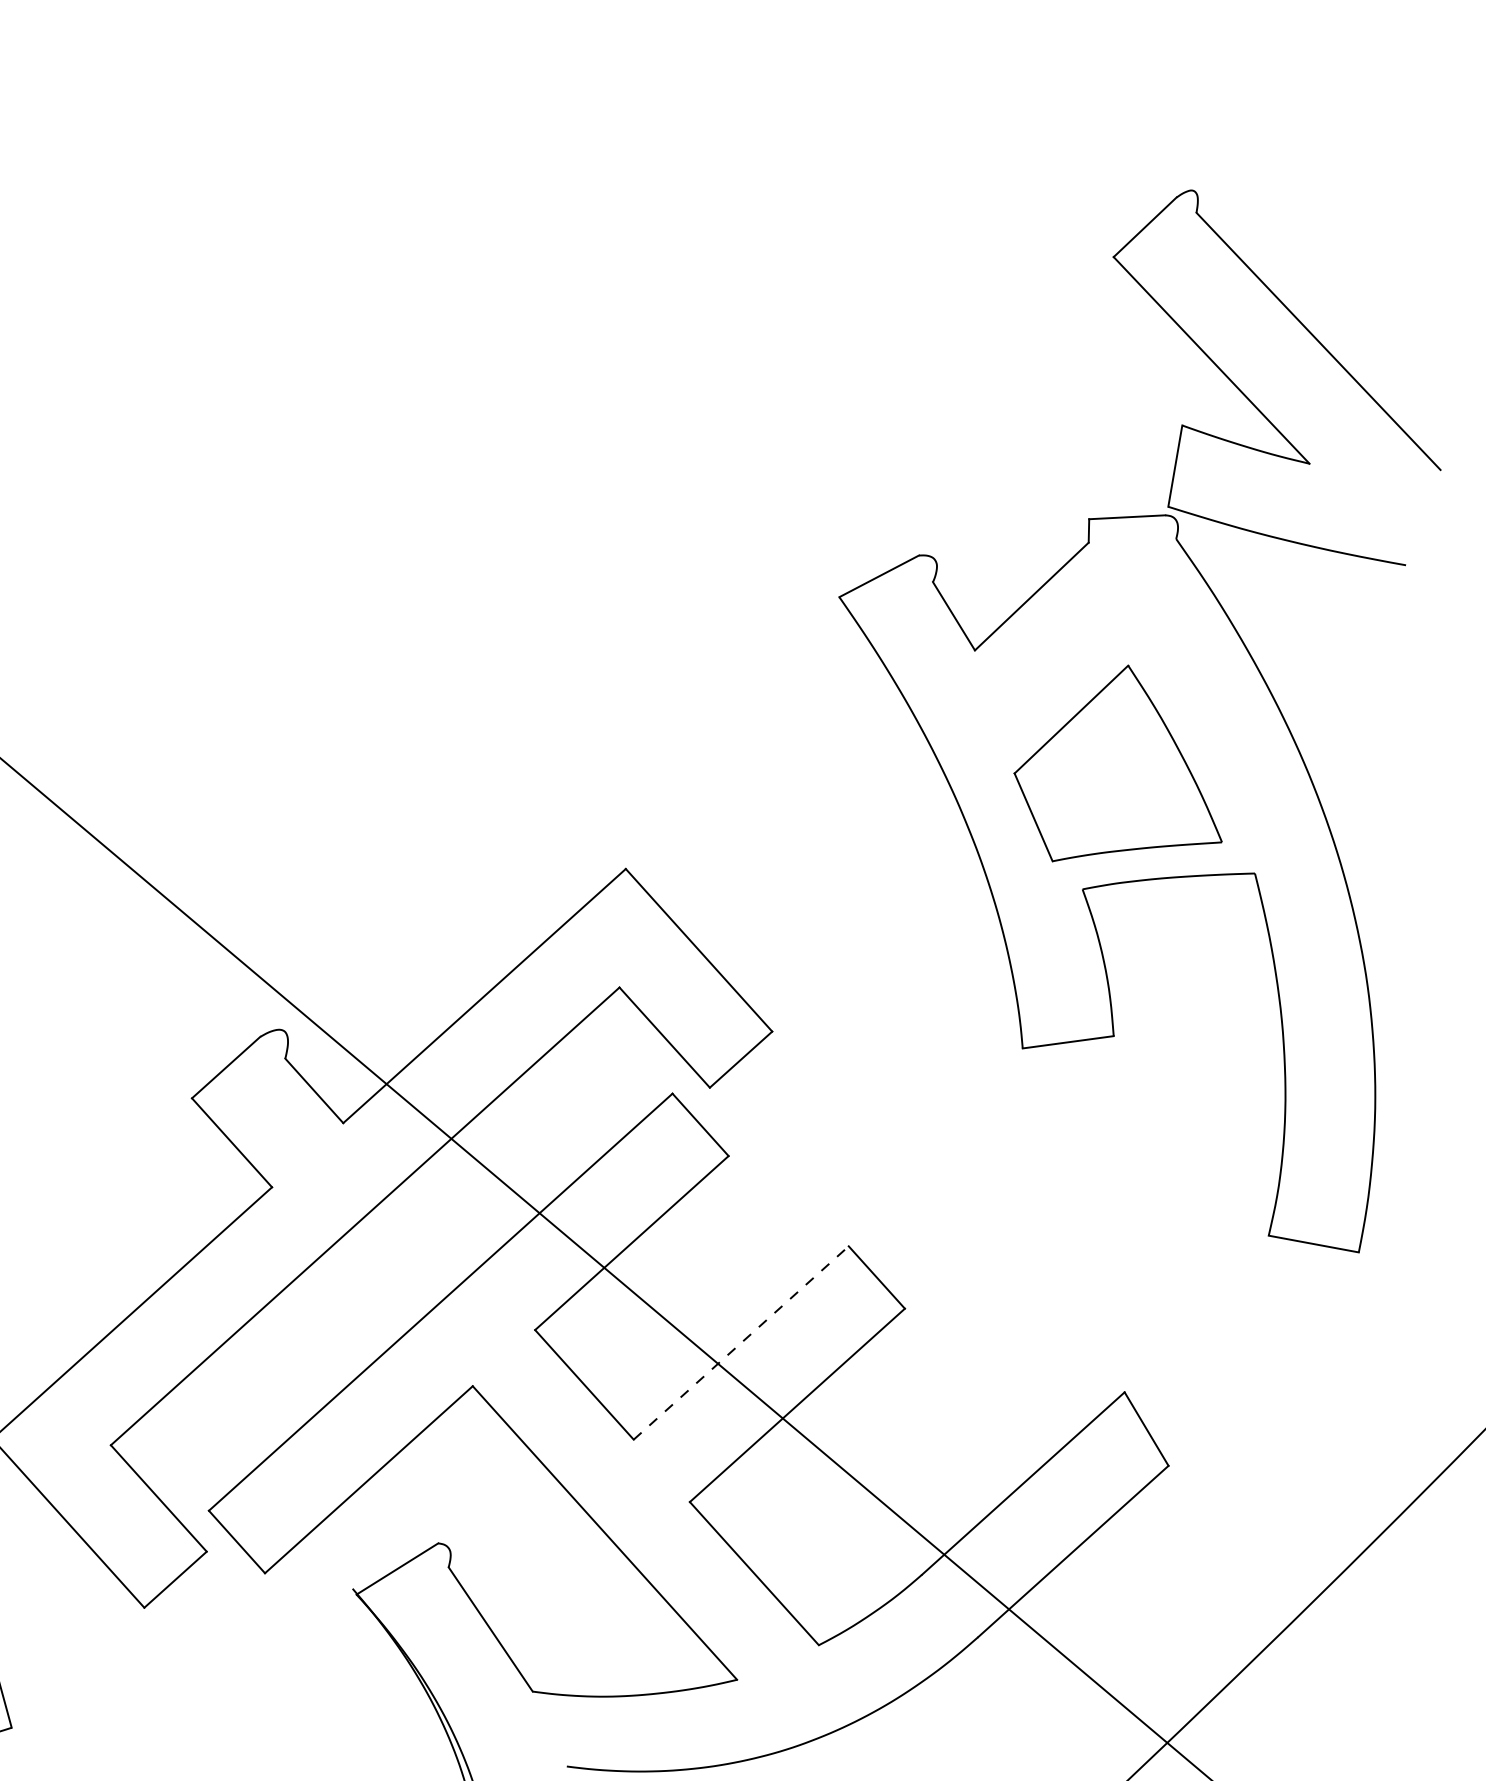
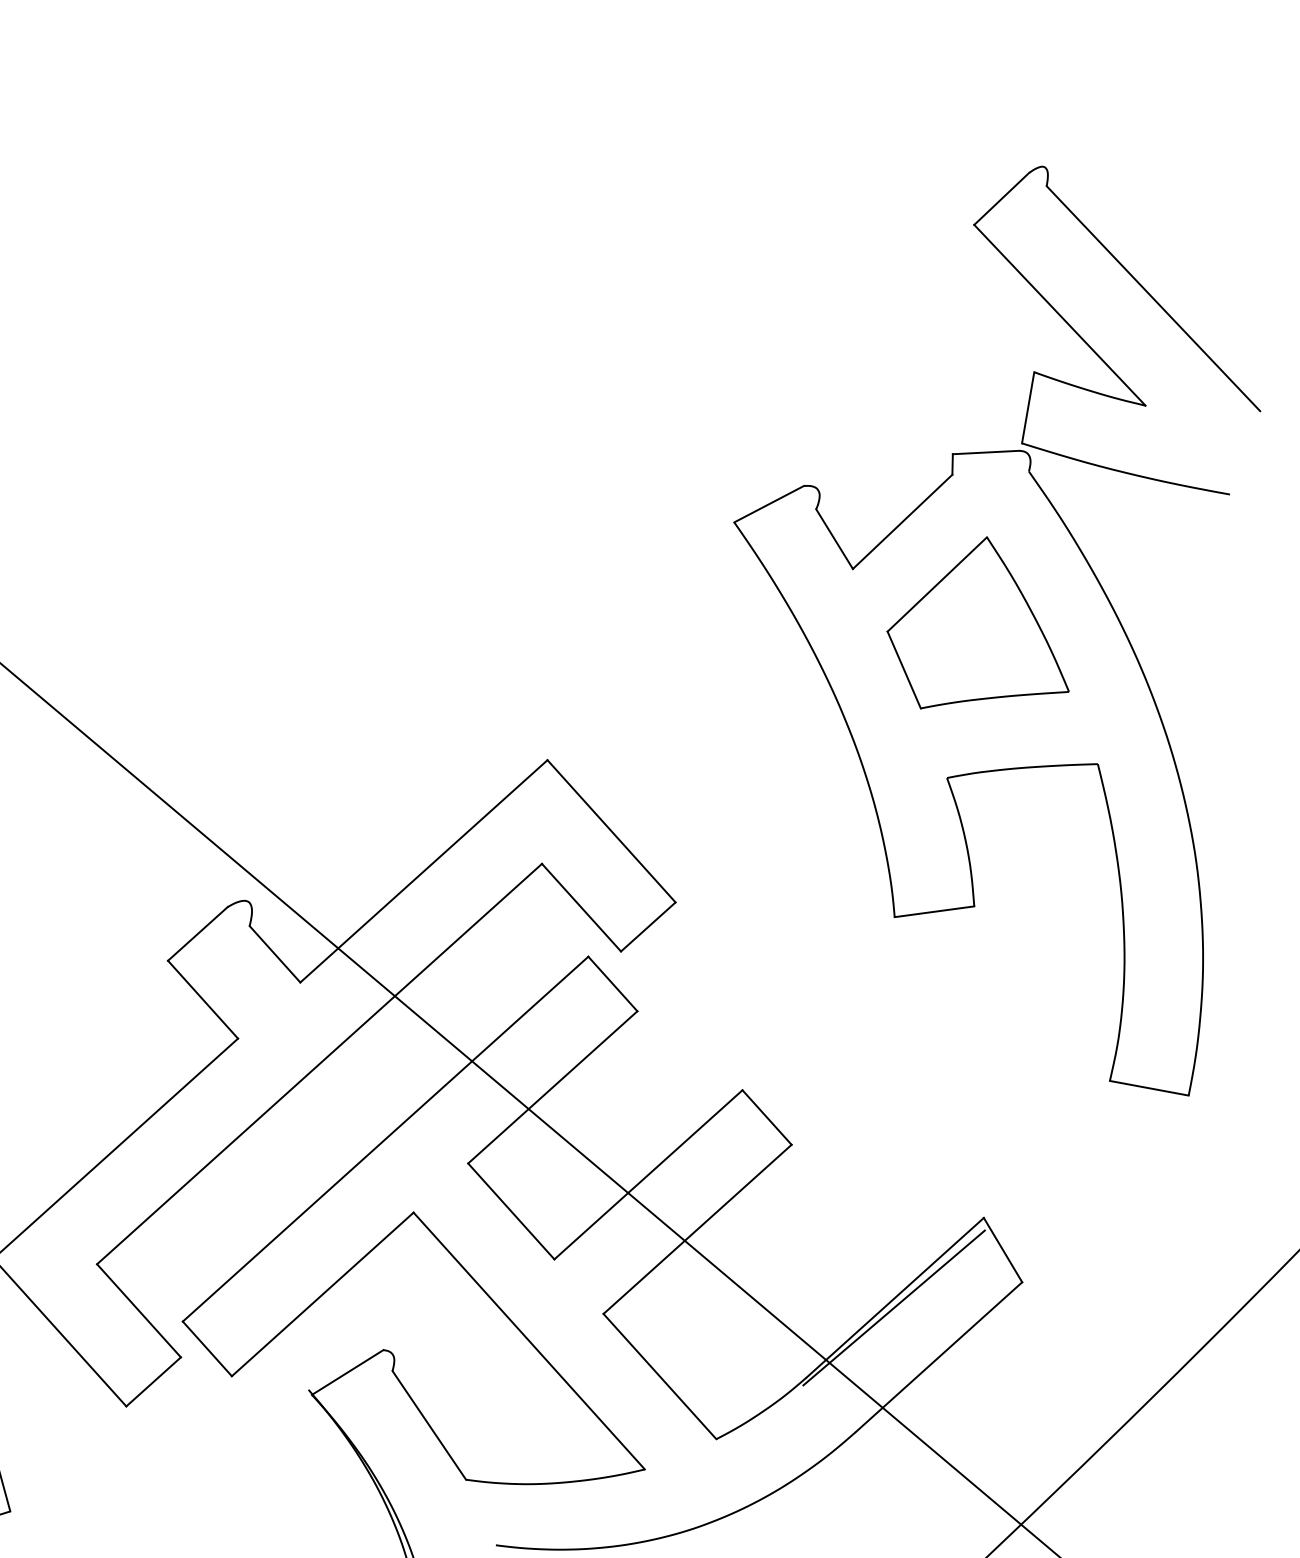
part: (1117, 763) -> (977, 622), moved
line: (741, 1342) -> (648, 1174), dashed -> solid
line: (1021, 1494) -> (893, 1307), added

